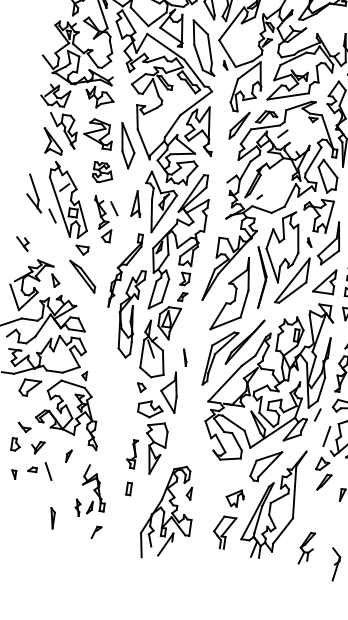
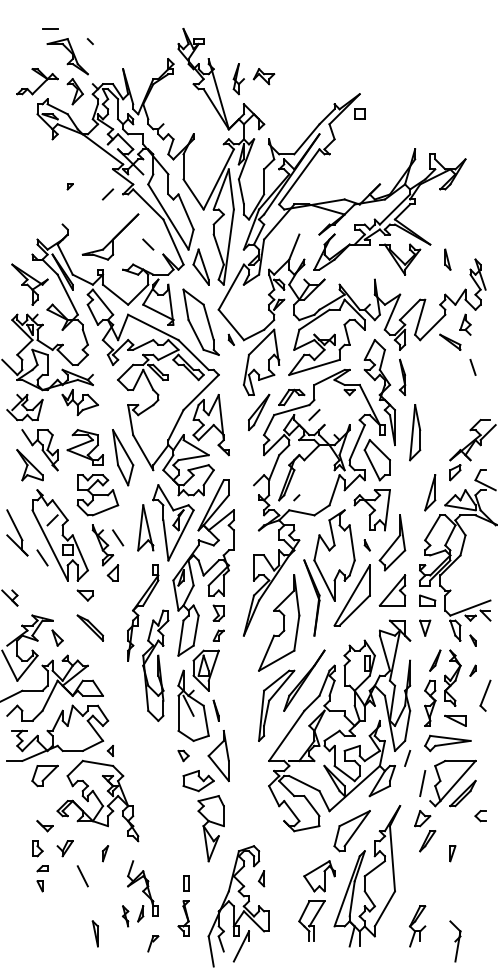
part: (102, 173) -> (97, 495), size x1.67
part: (137, 203) -> (145, 527), size x1.43
part: (82, 276) -> (90, 627), size x0.71
line: (184, 357) -> (215, 710), moved
part: (132, 453) -> (183, 918), moved
part: (32, 469) -> (42, 868), moved
part: (235, 498) -> (319, 876), size x1.43

